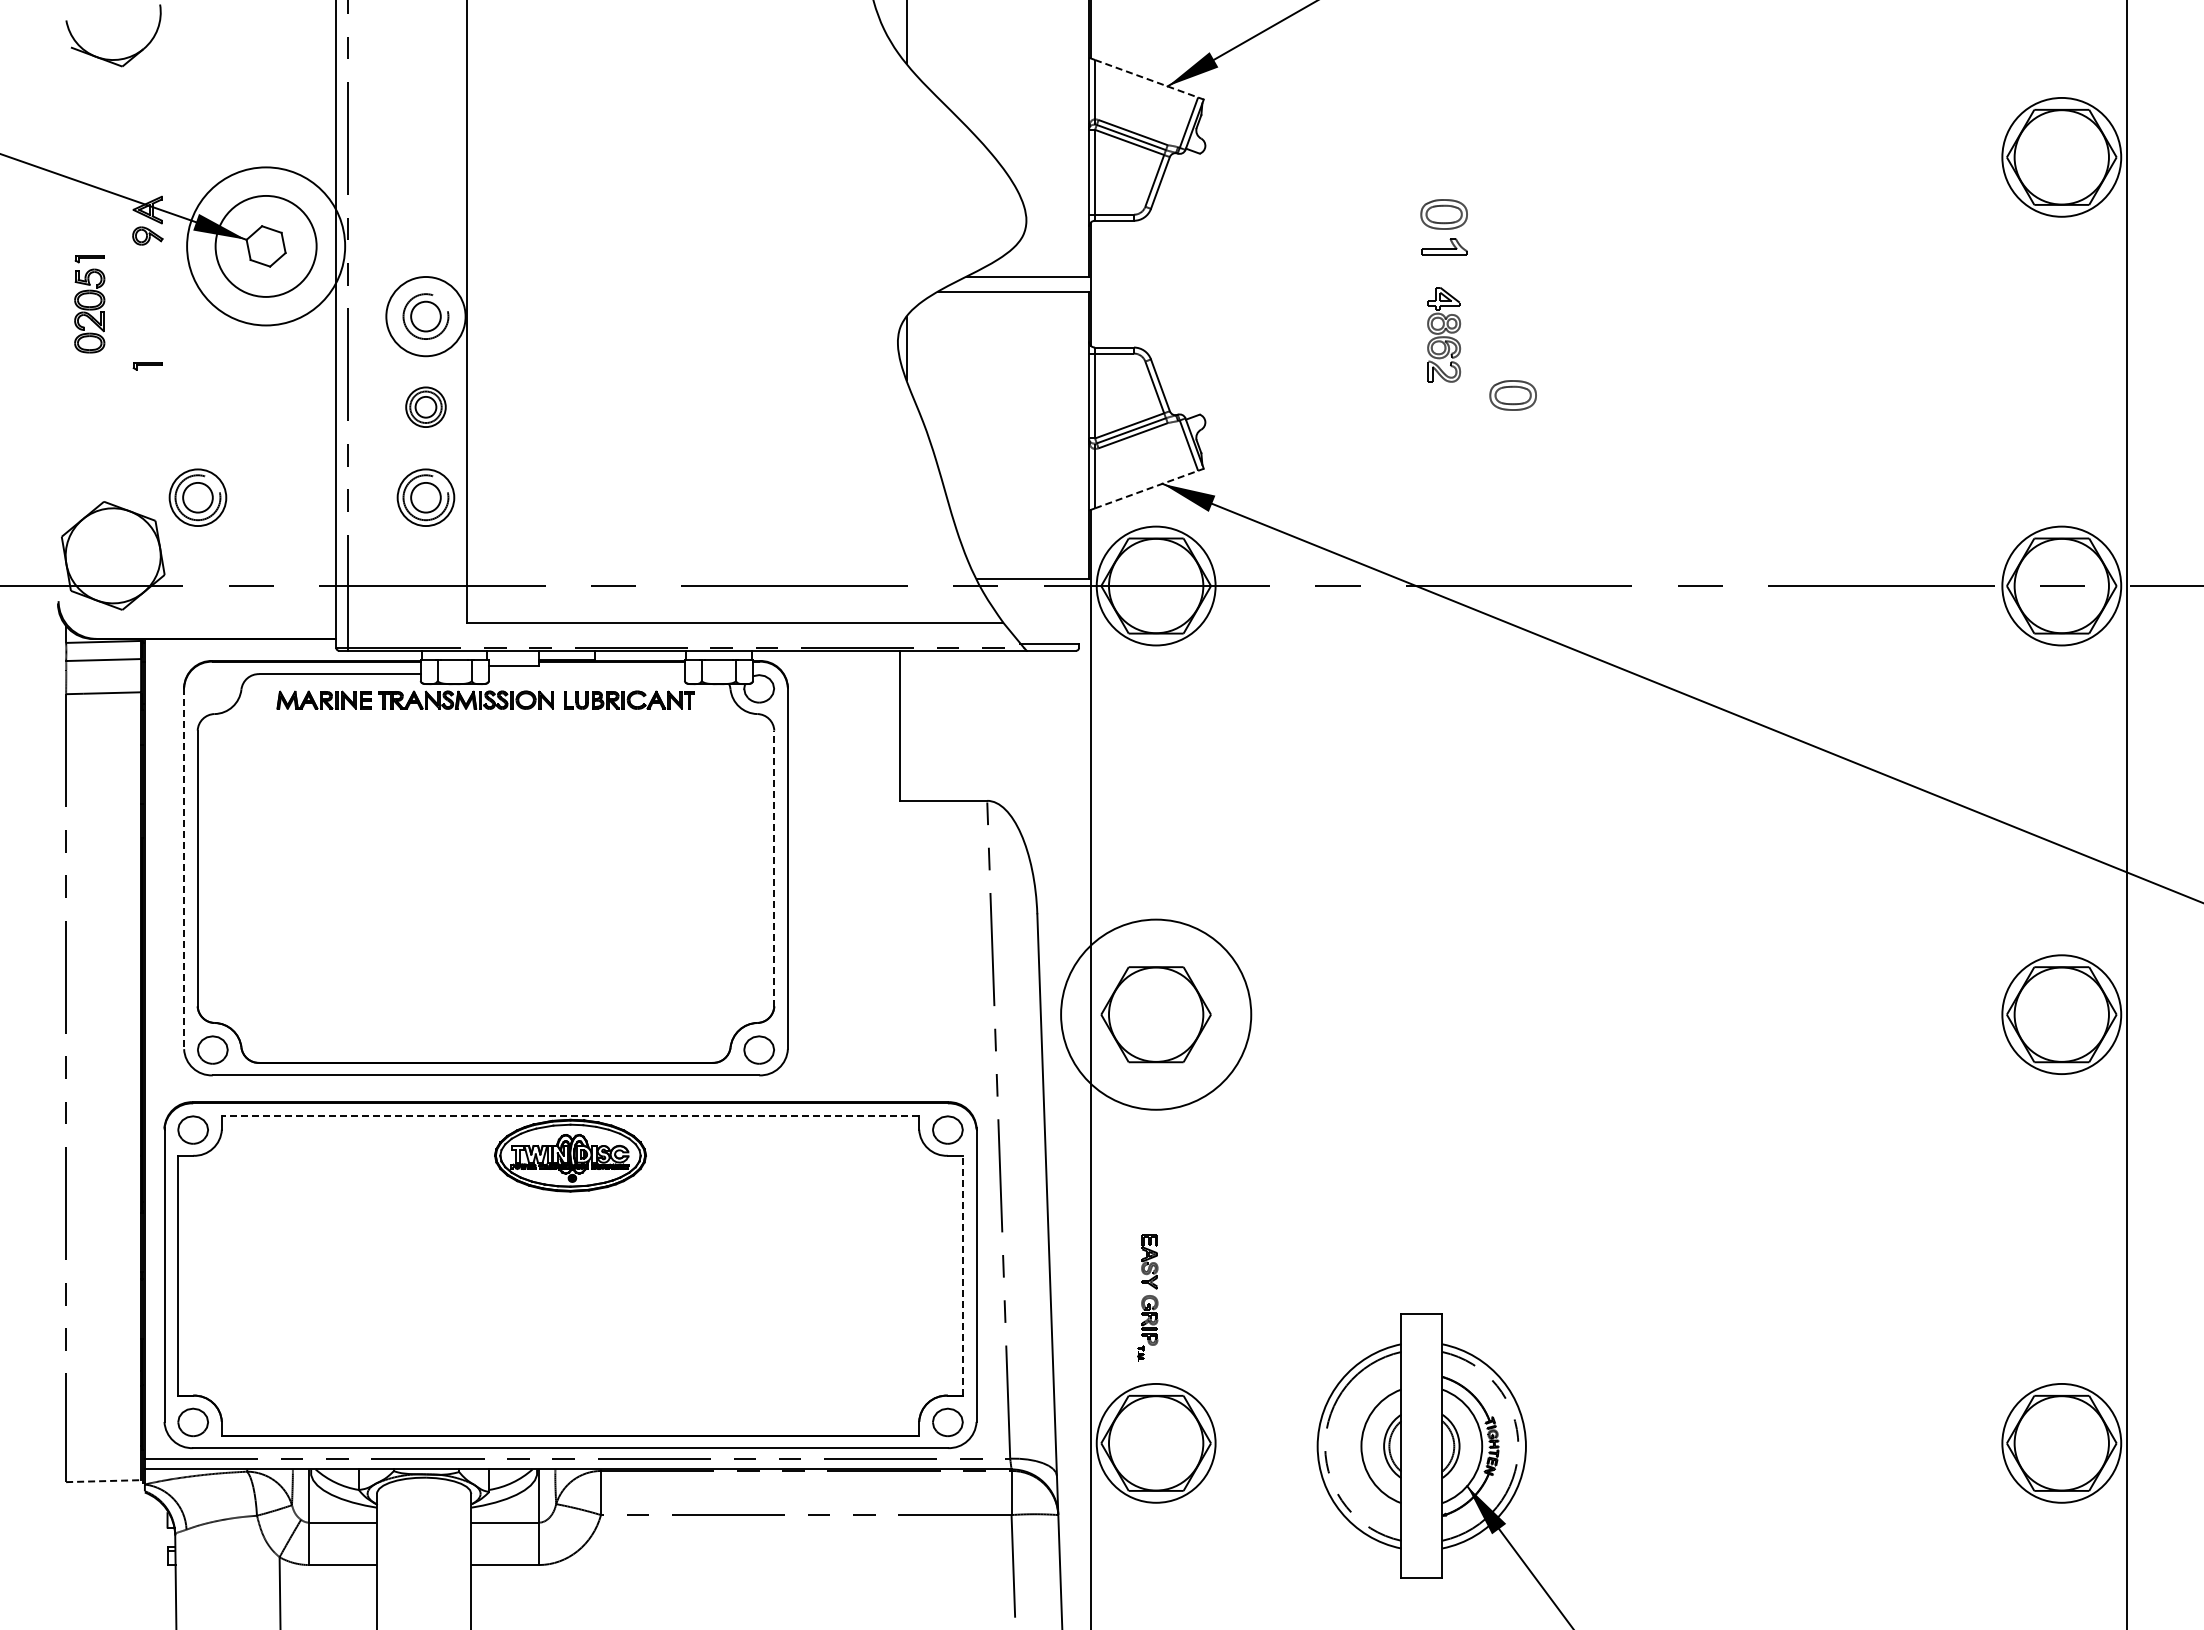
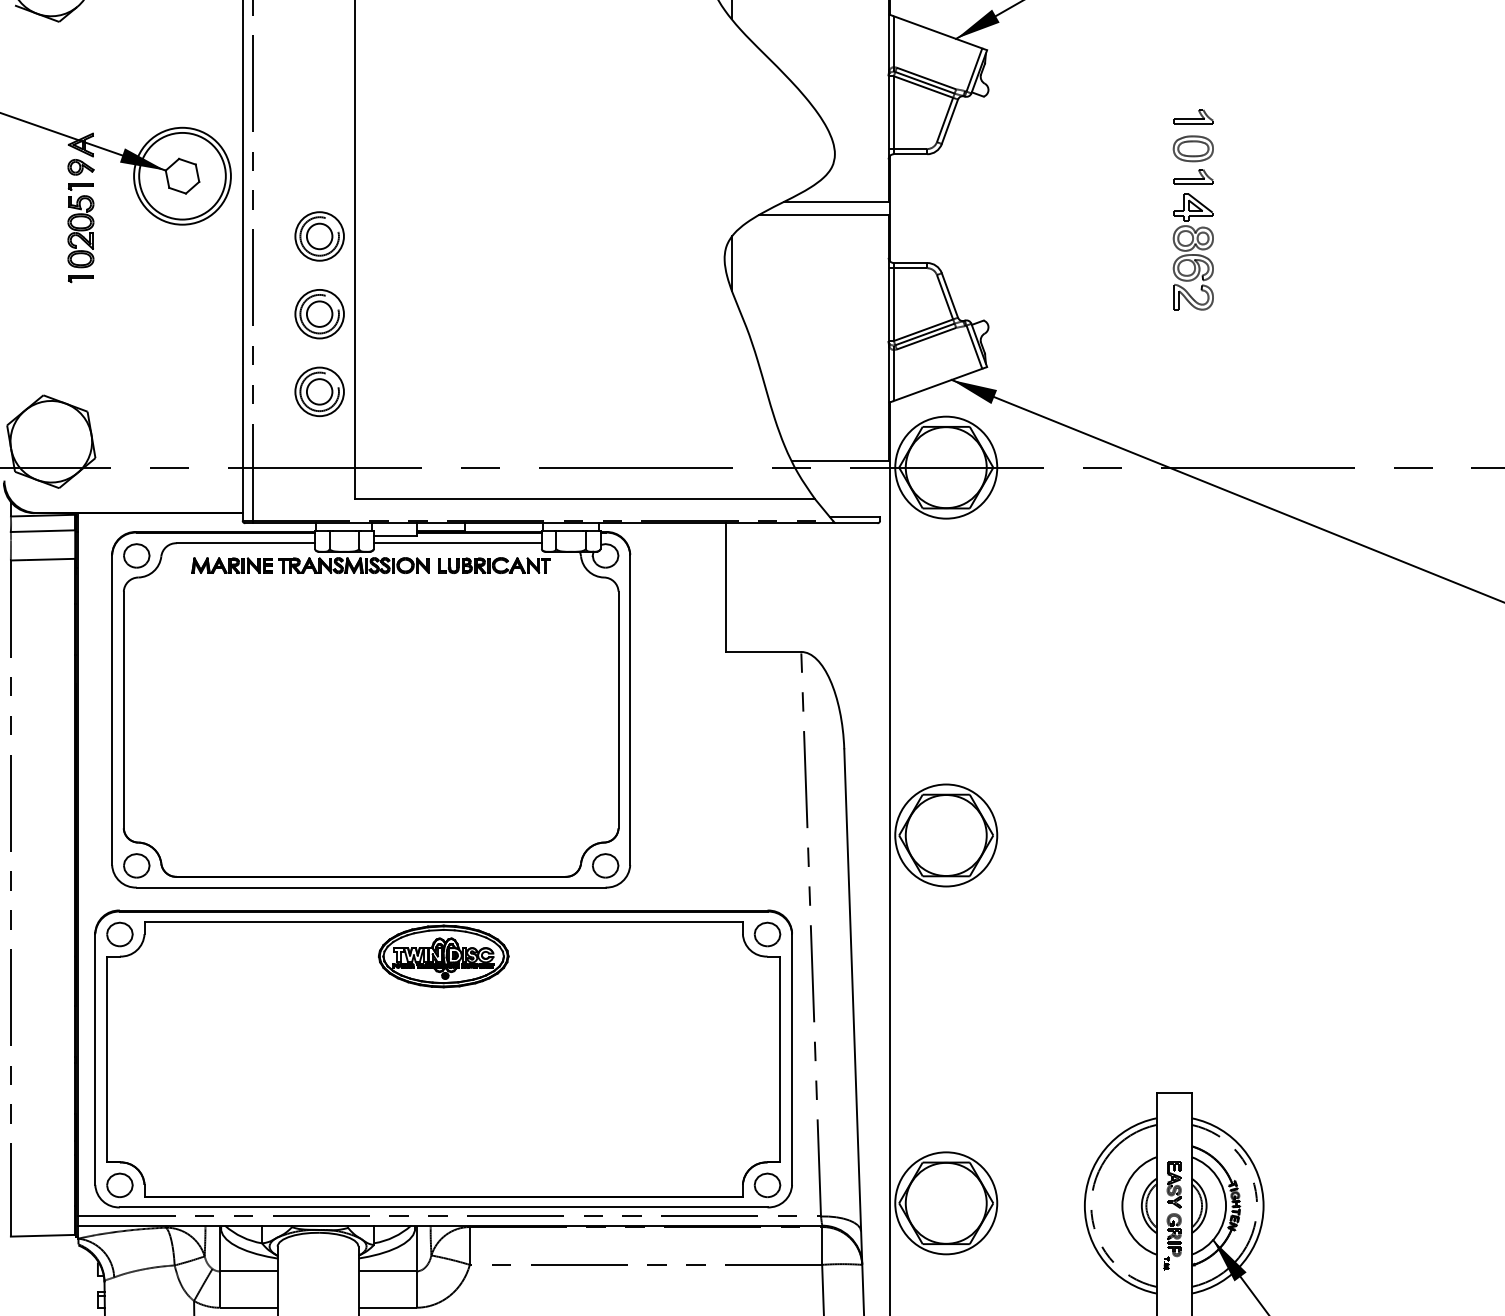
line: (1146, 78) -> (937, 32), dashed -> solid
part: (1444, 176) -> (1193, 116), added
circle: (265, 245) -> (181, 175), size x0.71
part: (89, 304) -> (80, 226), moved
circle: (425, 316) -> (319, 236), size x0.71
part: (1443, 334) -> (1192, 251), size x1.43
part: (1512, 395) -> (1252, 304), removed
part: (425, 407) -> (319, 314), size x1.43
line: (1146, 489) -> (937, 384), dashed -> solid
part: (197, 497) -> (123, 391), removed
line: (586, 674) -> (457, 543), added
part: (212, 688) -> (136, 555), added
line: (184, 868) -> (112, 710), dashed -> solid
line: (774, 868) -> (618, 710), dashed -> solid
circle: (1155, 1014) -> (945, 835), size x0.62
line: (570, 1115) -> (443, 921), dashed -> solid
line: (962, 1275) -> (780, 1059), dashed -> solid
part: (1147, 1298) -> (1172, 1216), moved
line: (103, 1481) -> (42, 1236), dashed -> solid

